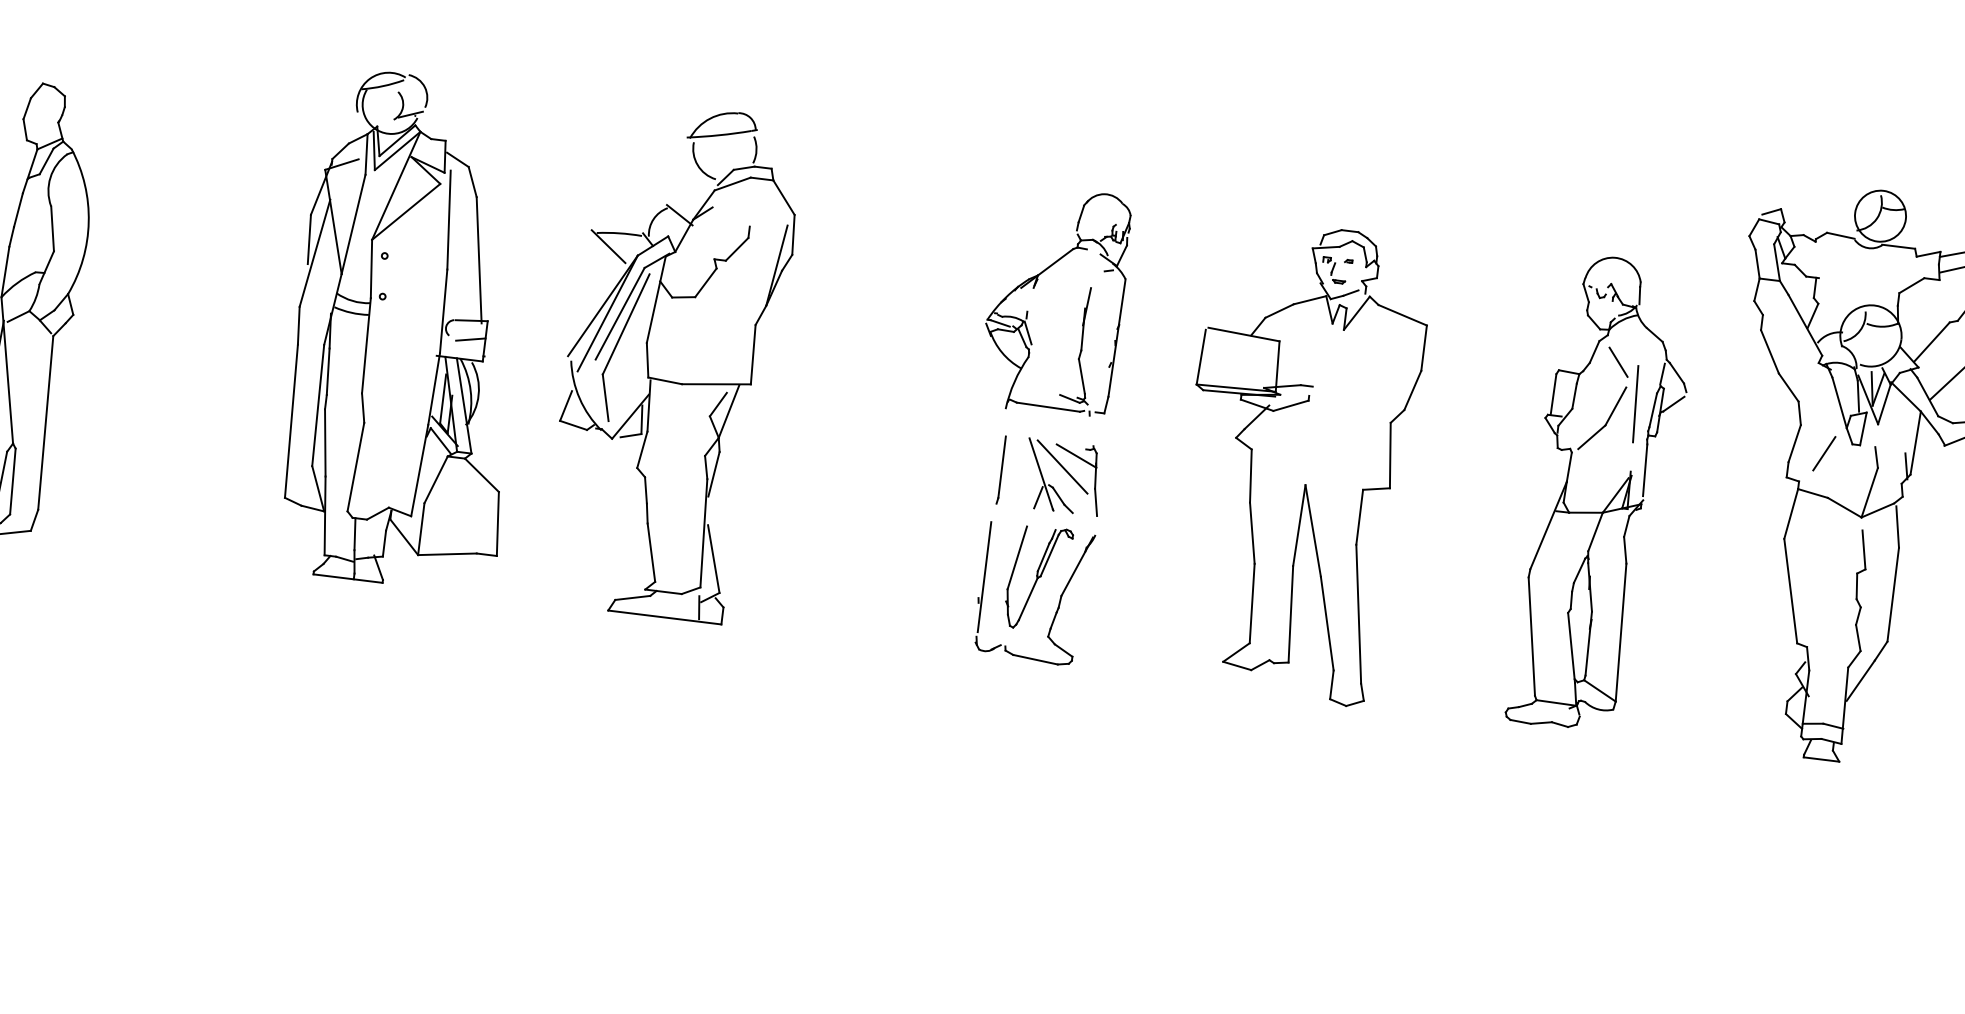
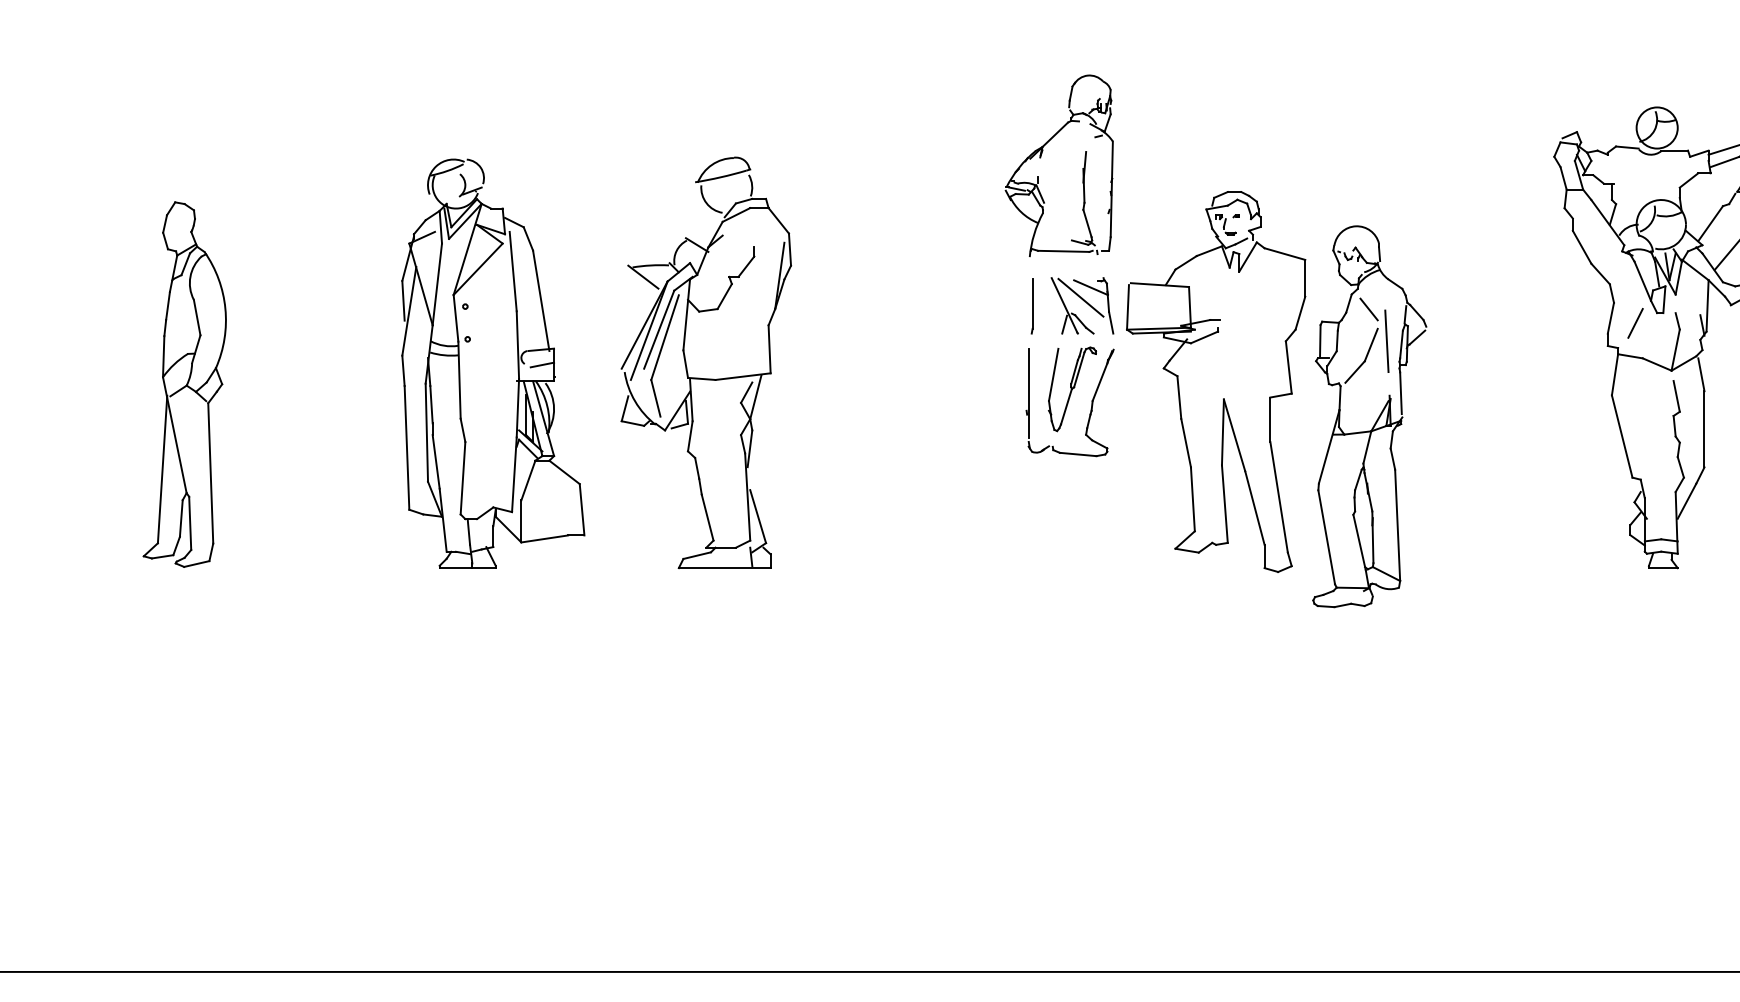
part: (1038, 438) -> (1058, 277), moved
part: (1609, 501) -> (1375, 421), moved

